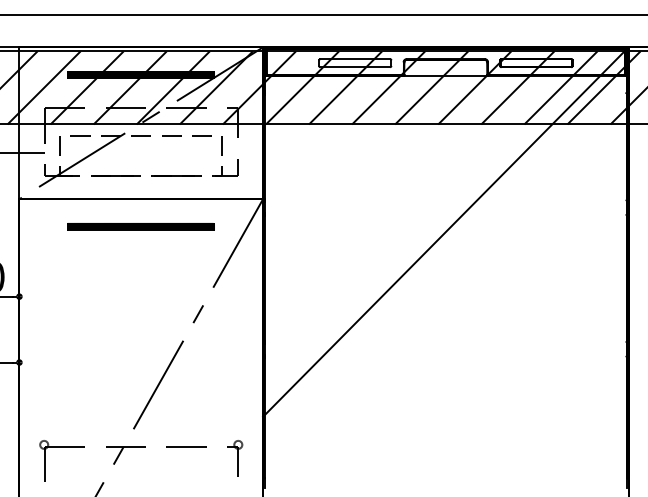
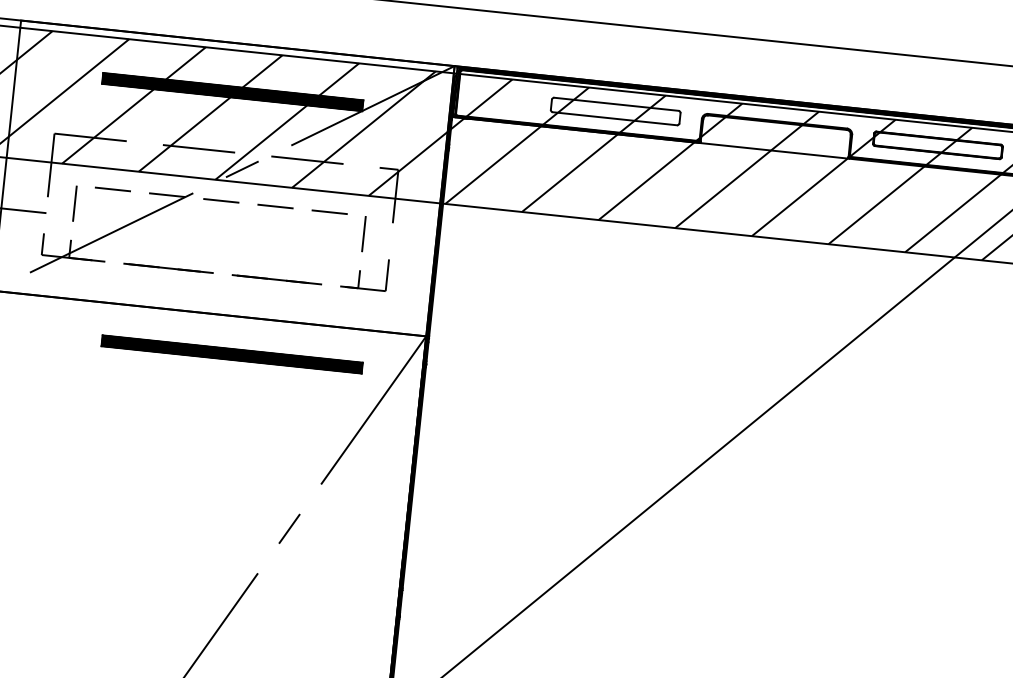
part: (140, 226) -> (230, 354), moved

